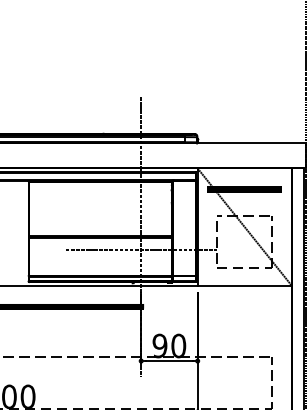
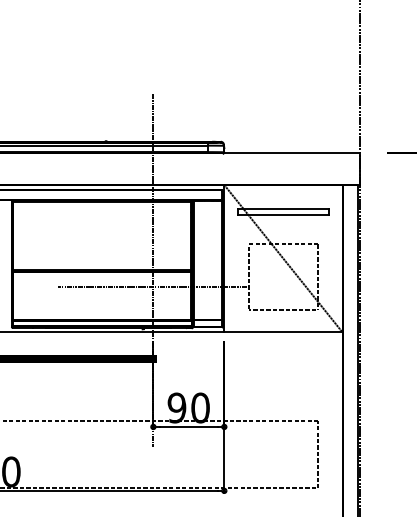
hatch: (244, 189) -> (283, 211), removed

